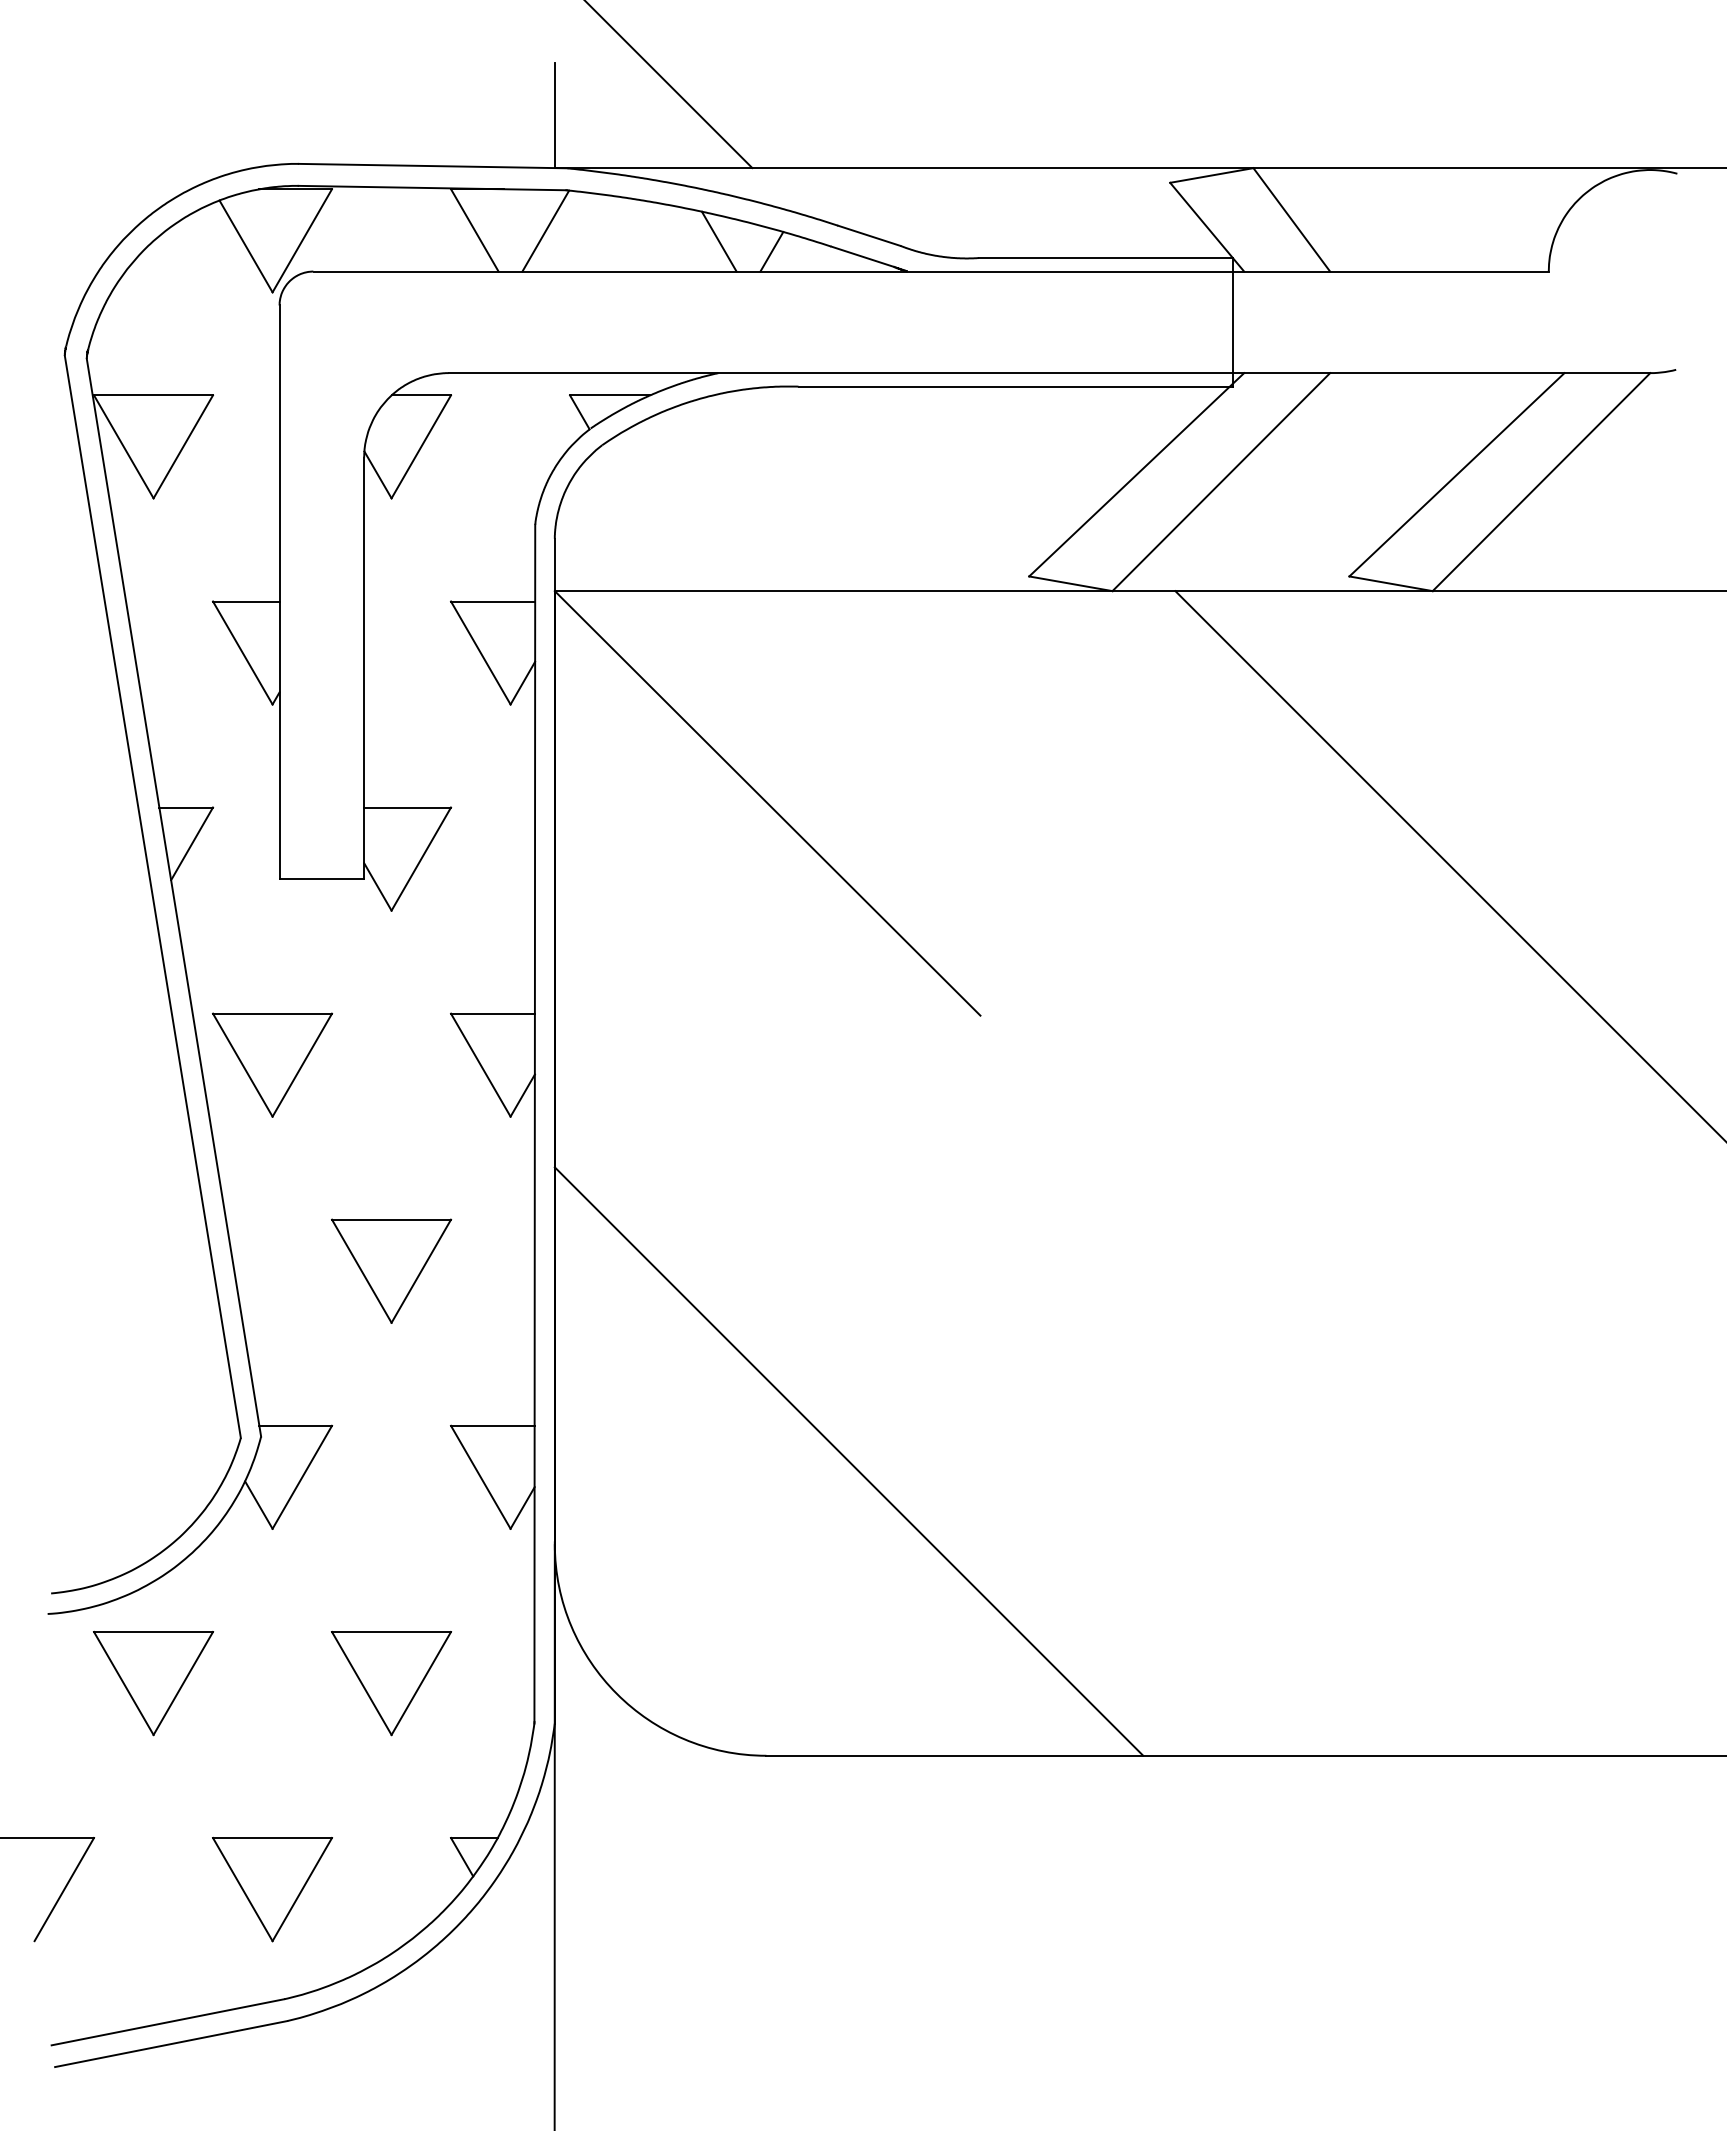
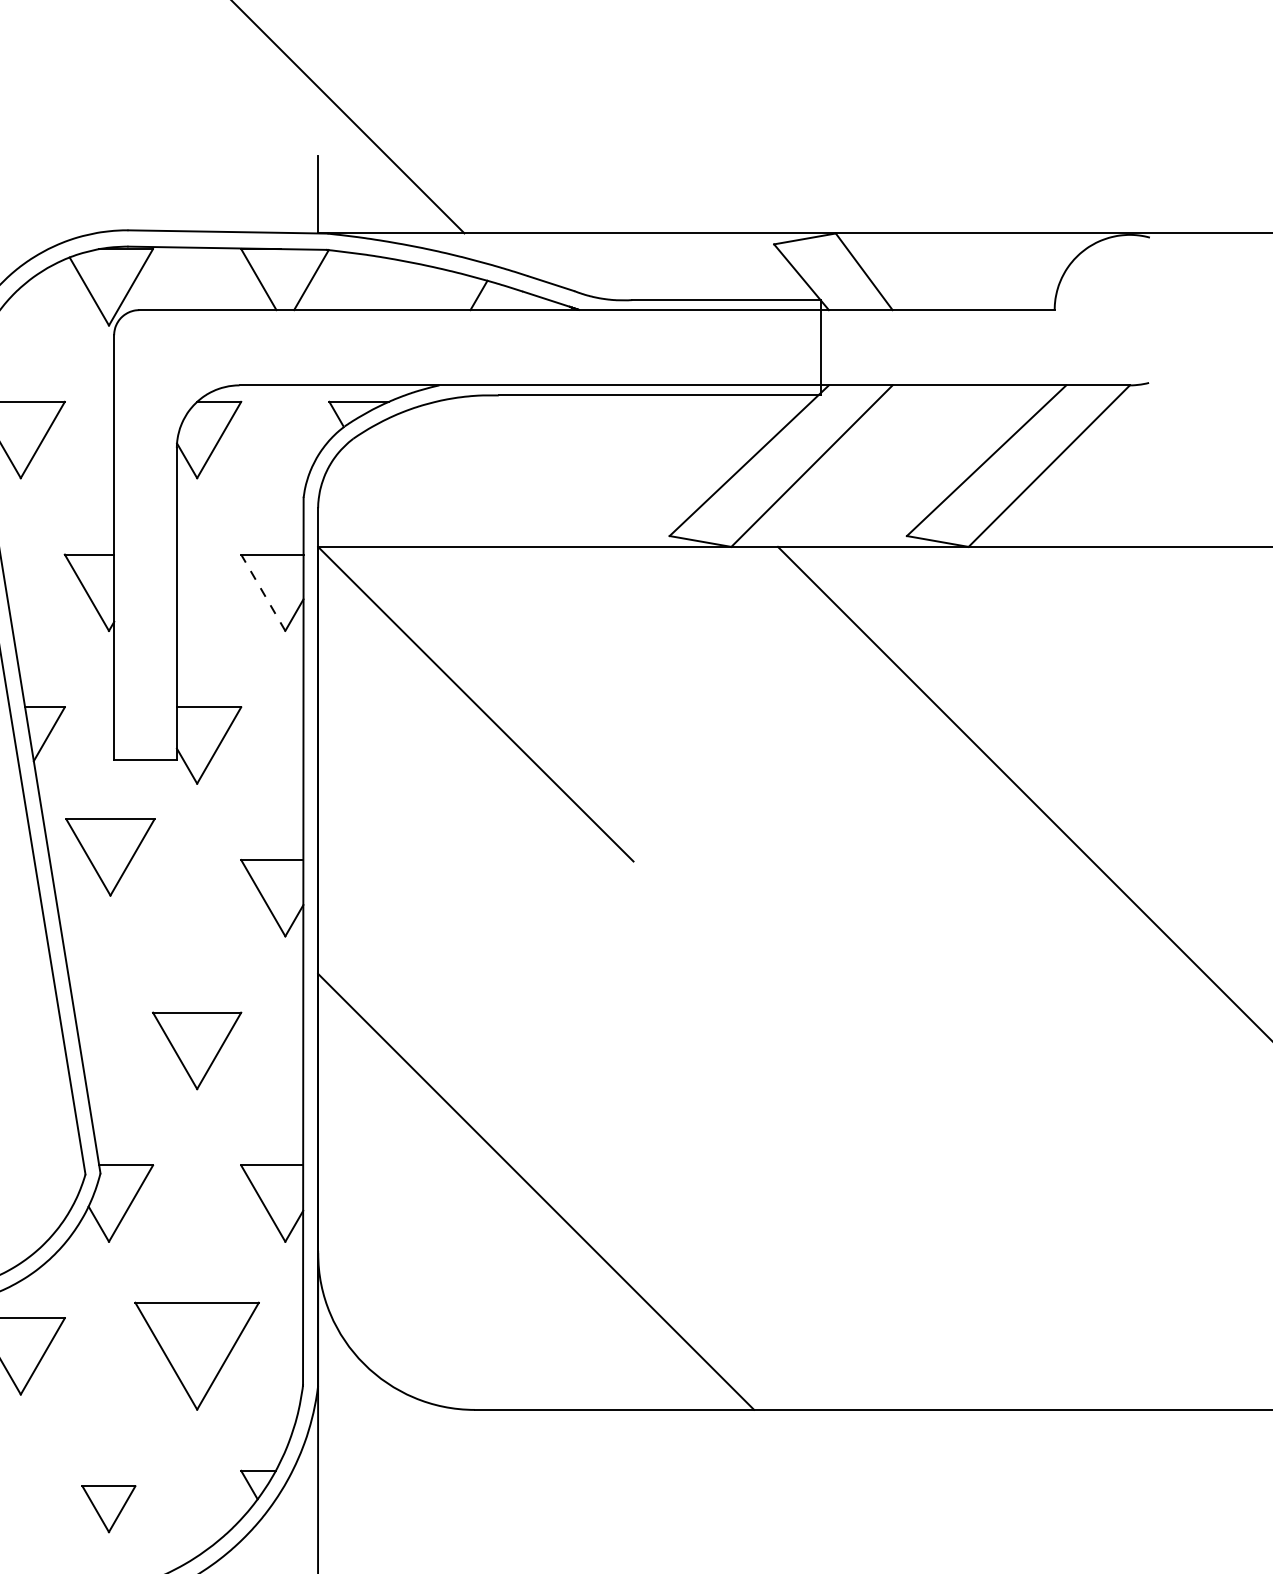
line: (718, 241) -> (439, 287), removed
line: (480, 652) -> (263, 592), solid -> dashed
part: (272, 1064) -> (110, 856), moved
part: (391, 1683) -> (197, 1356), size x1.4
part: (272, 1889) -> (108, 1509), size x0.6

